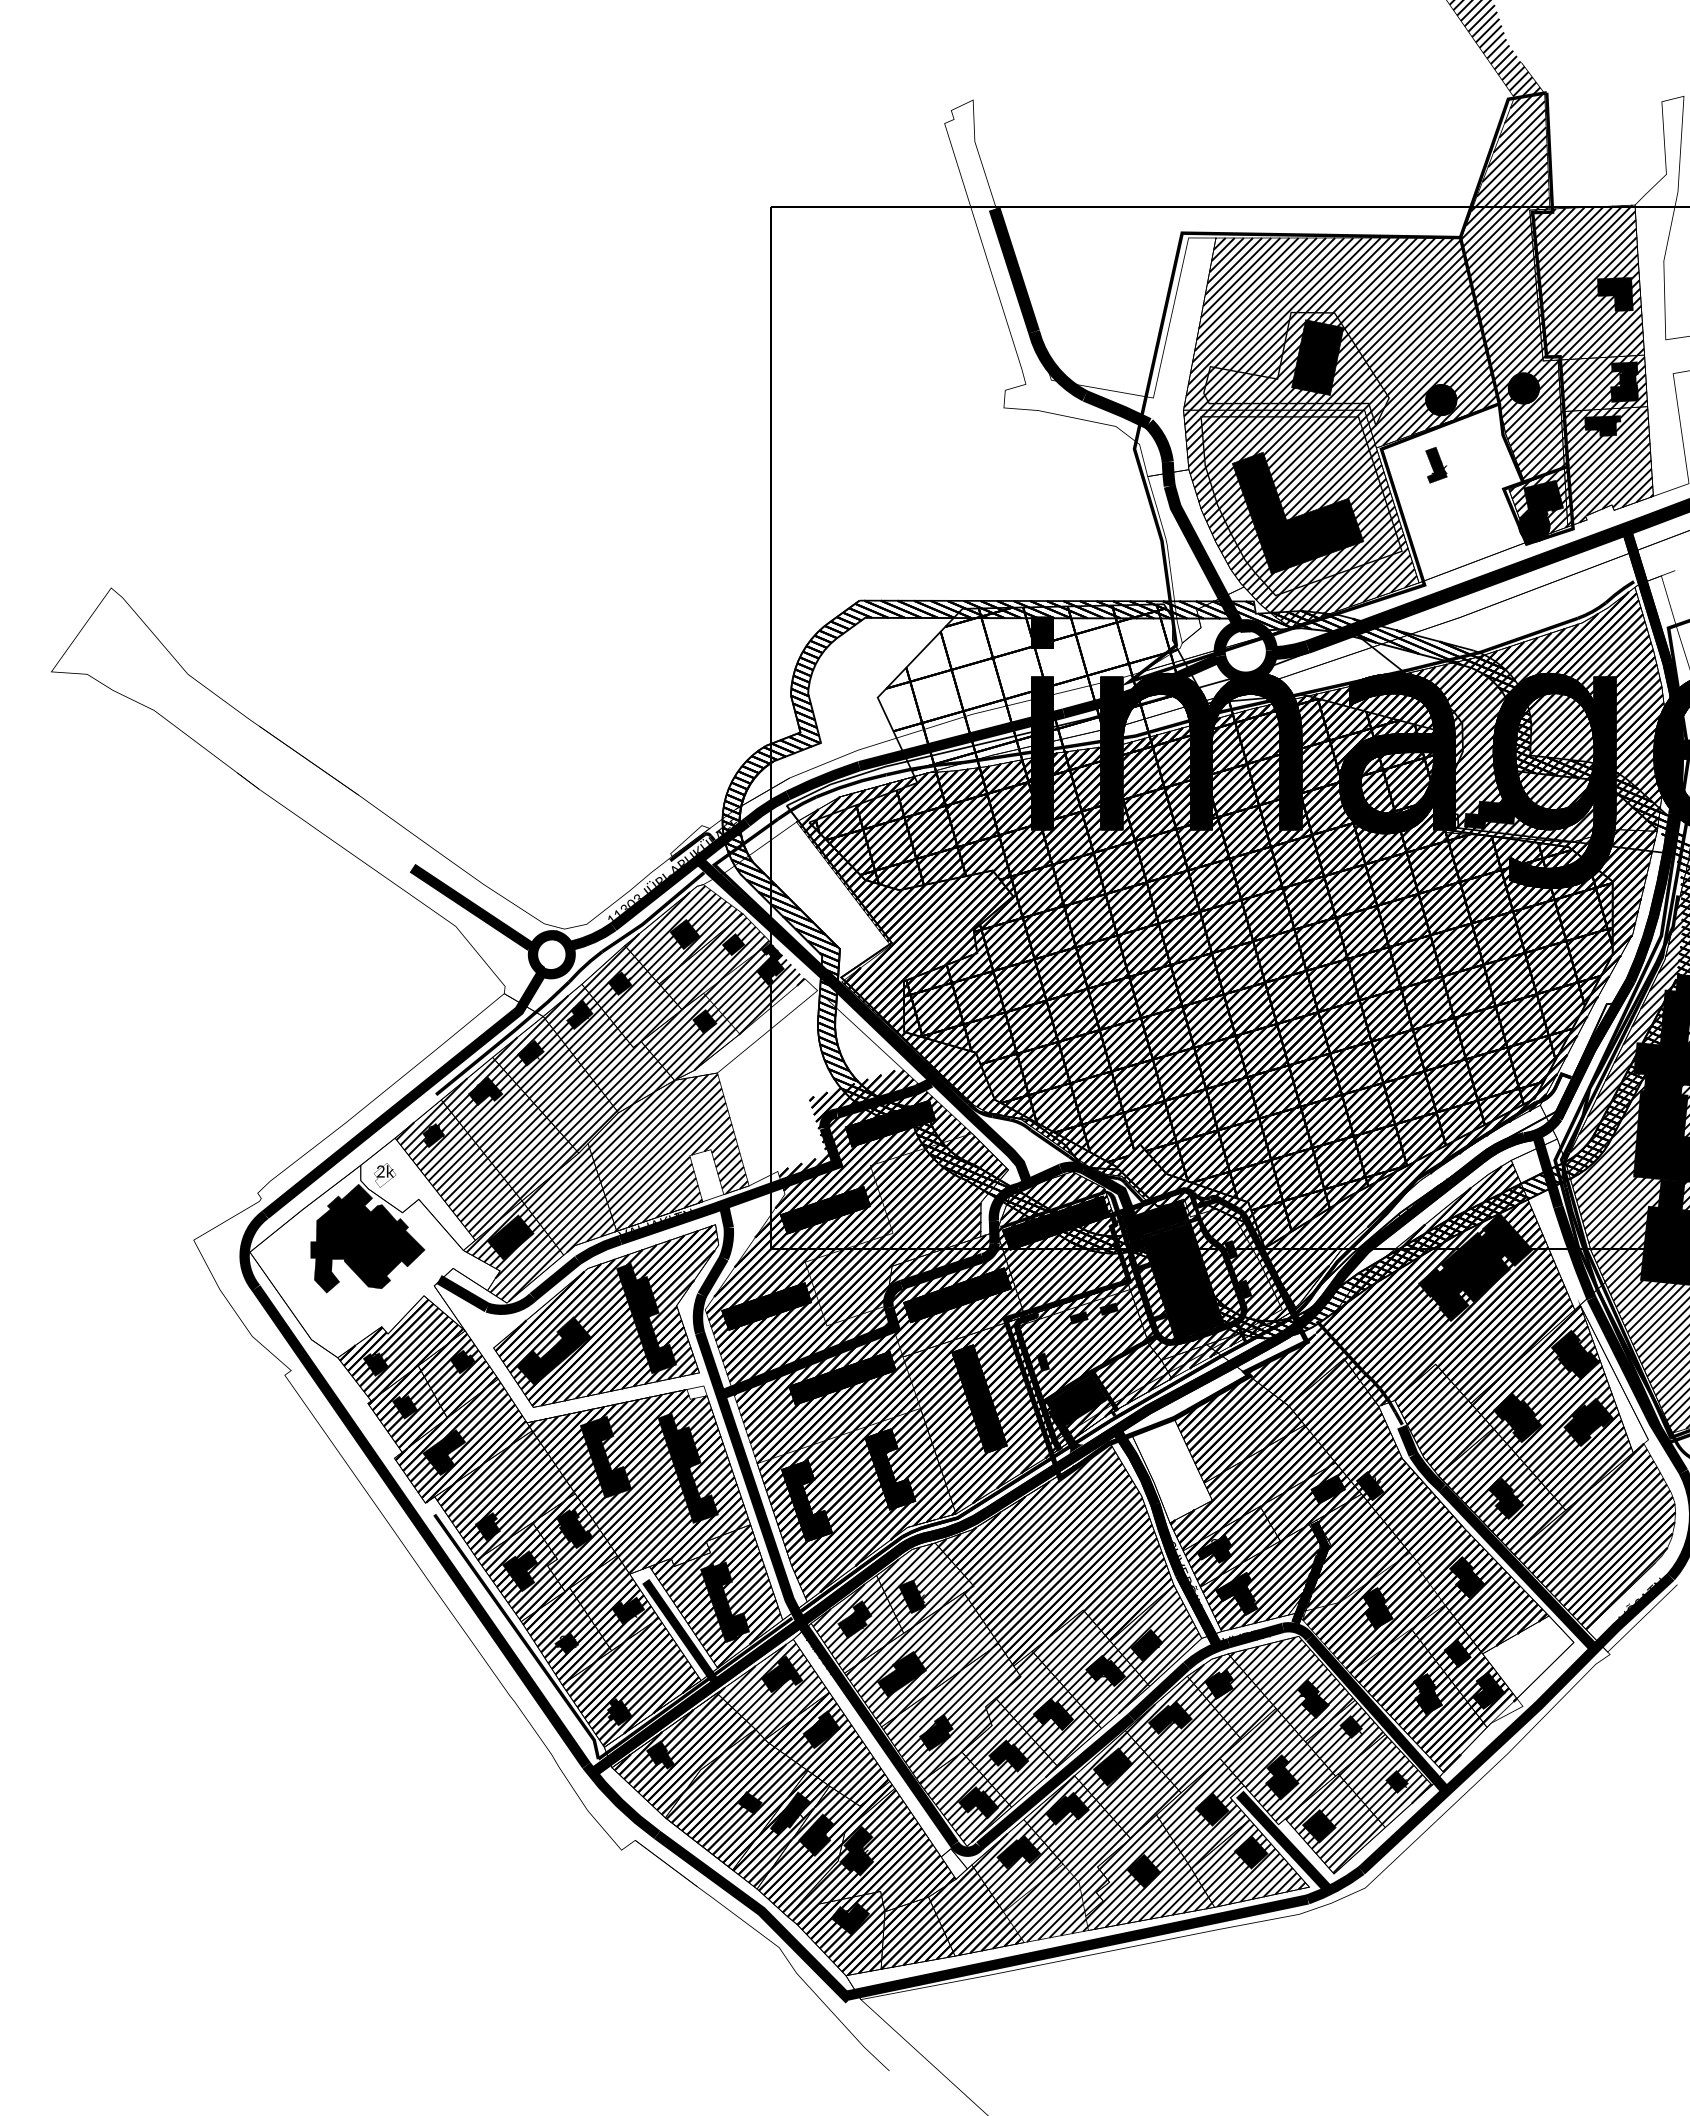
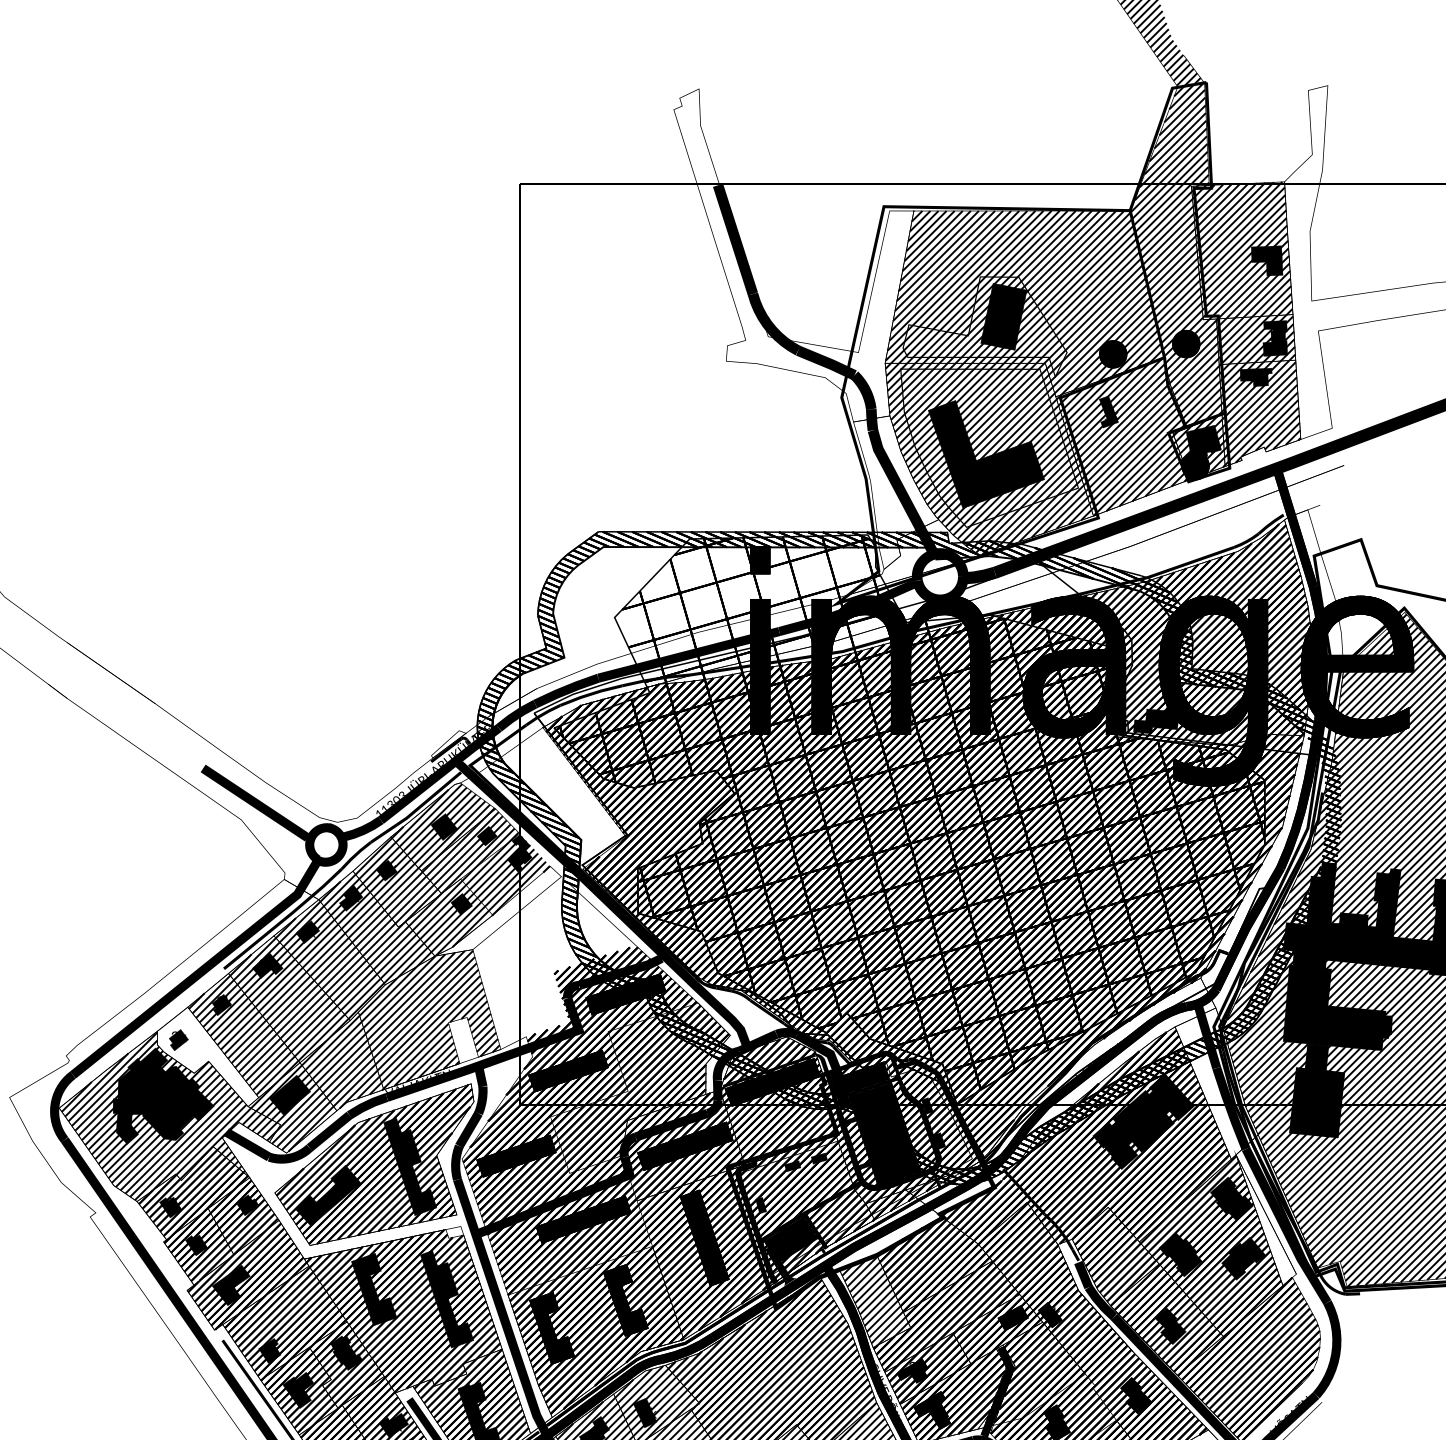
hatch: (1451, 493) -> (1122, 436), added
fill: (384, 1175) -> (178, 1040), added
hatch: (374, 1261) -> (169, 1116), added
hatch: (1172, 1470) -> (875, 1301), added

